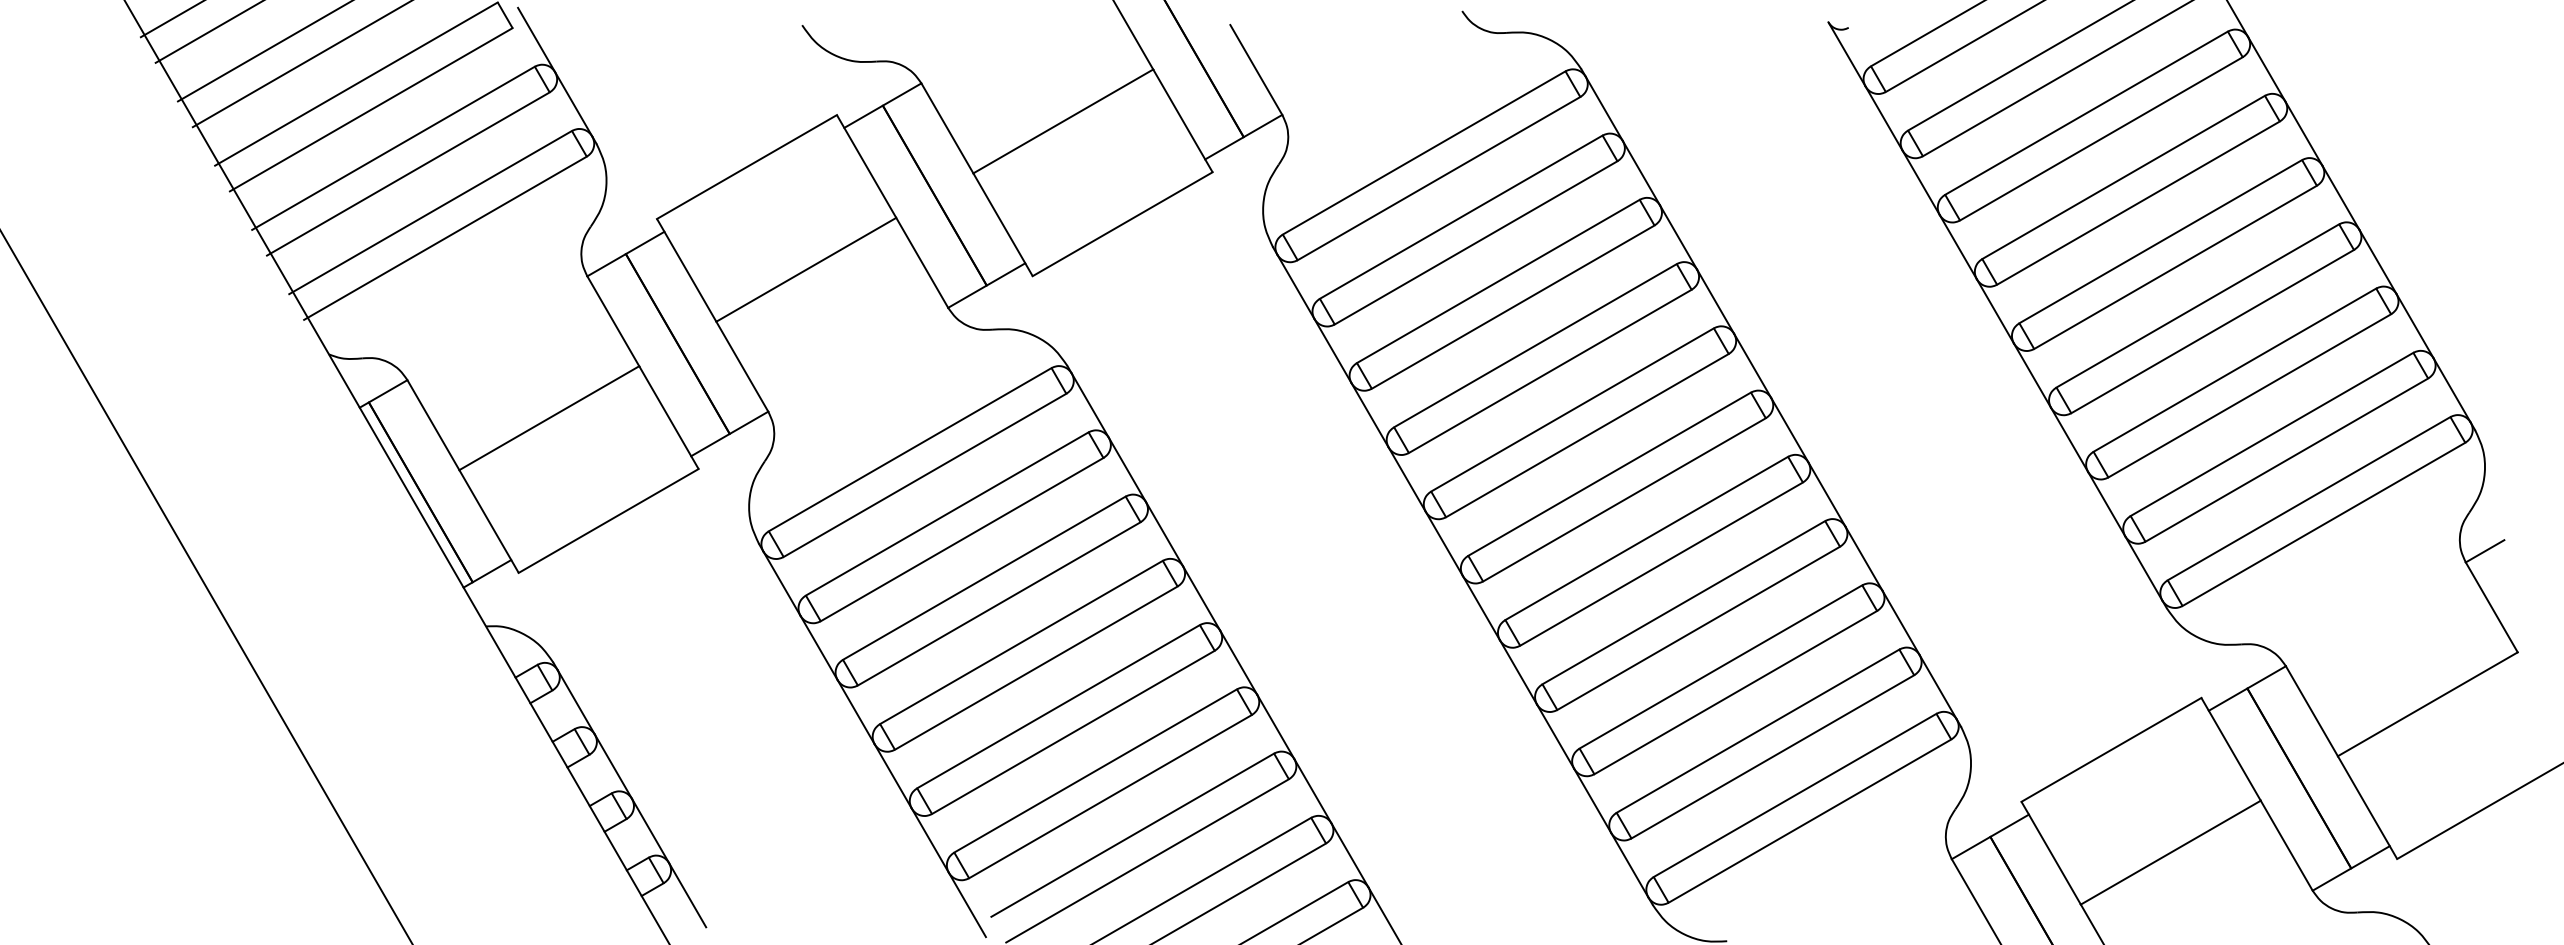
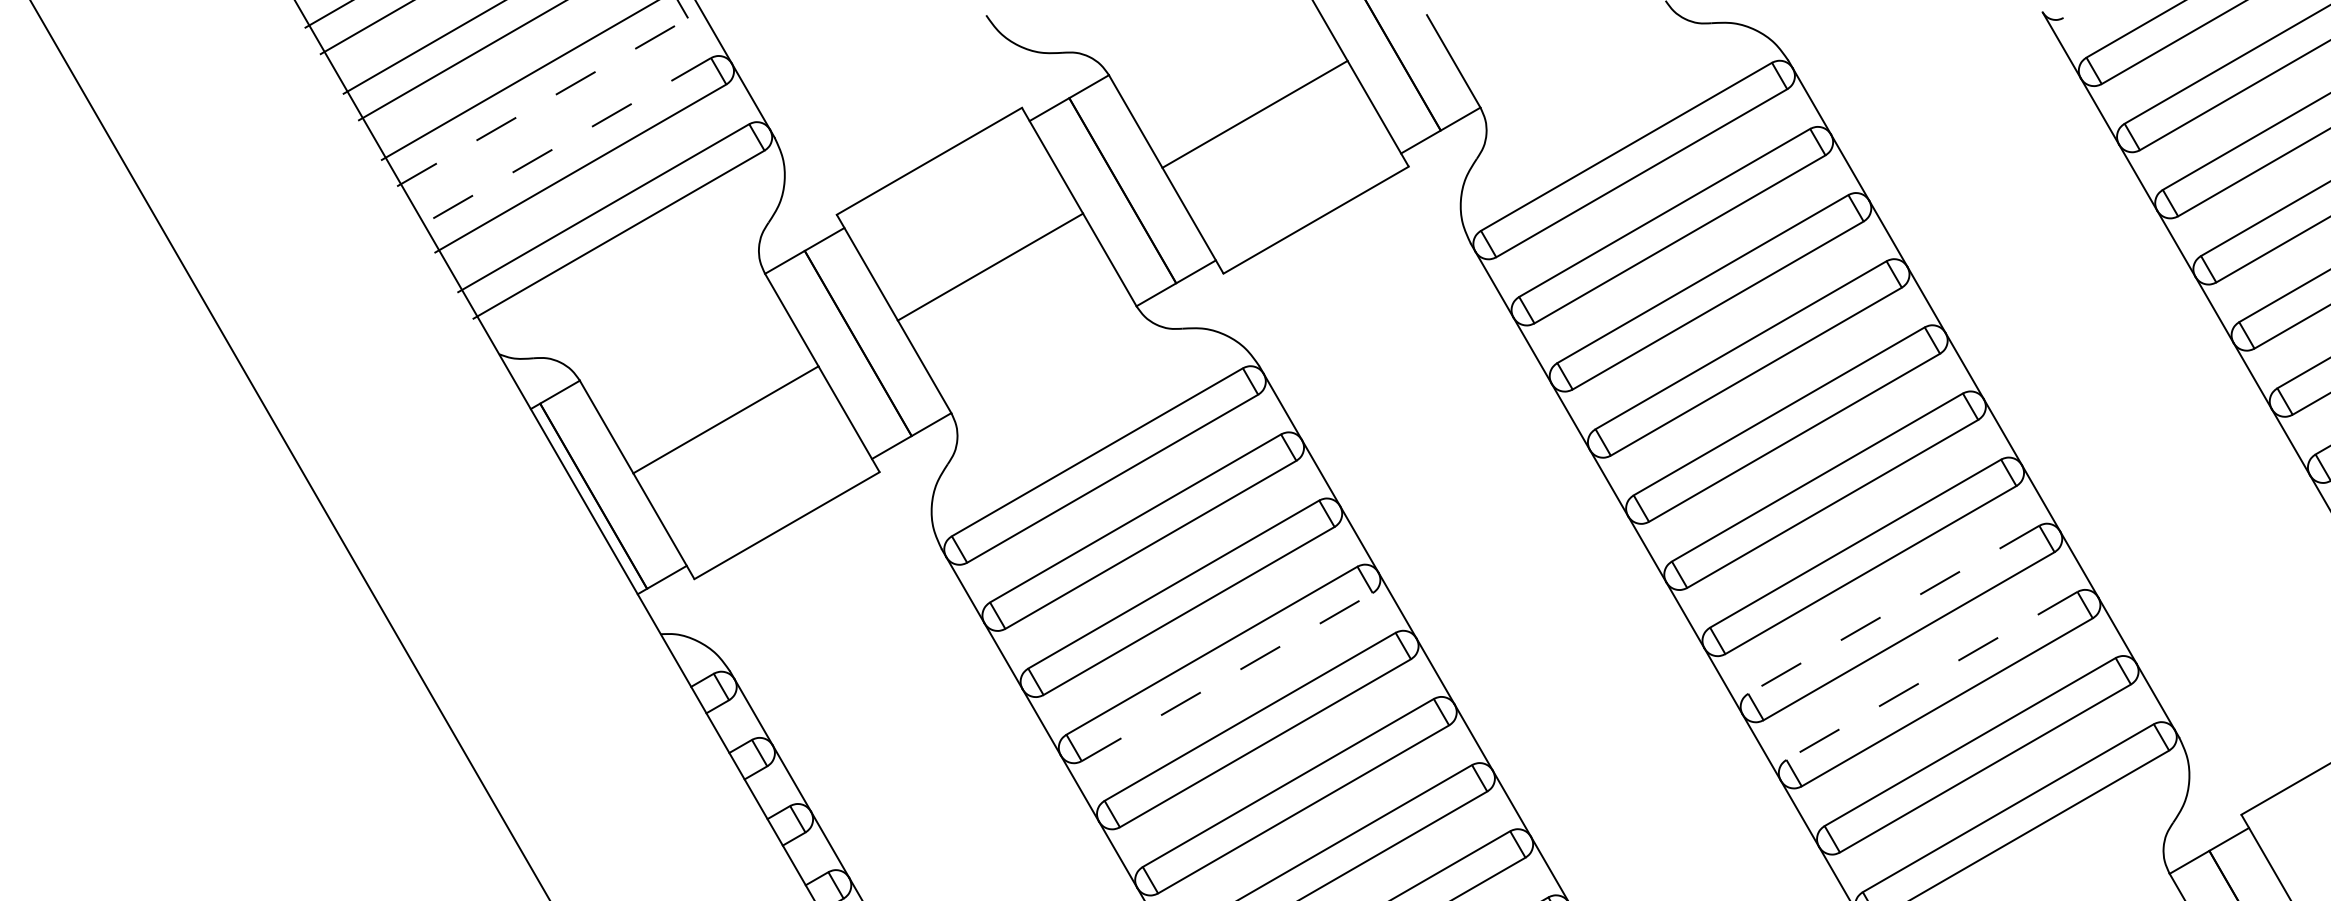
line: (371, 109) -> (542, 102), solid -> dashed
line: (393, 148) -> (565, 142), solid -> dashed
line: (1683, 602) -> (1893, 609), solid -> dashed
line: (1036, 667) -> (1227, 676), solid -> dashed
line: (1720, 667) -> (1931, 676), solid -> dashed

